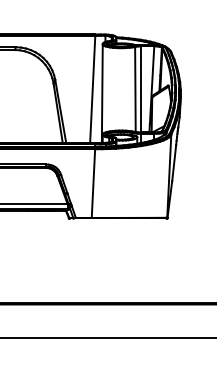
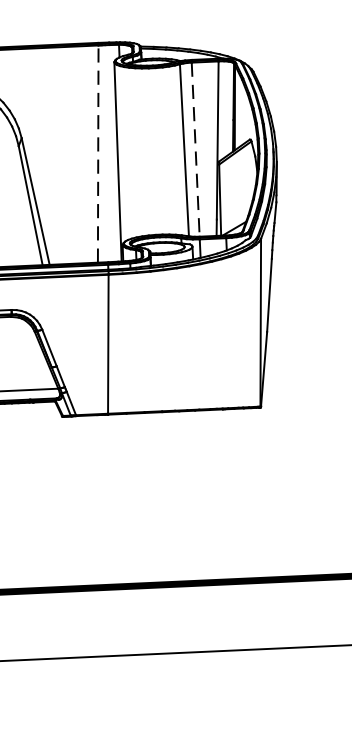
line: (92, 89) -> (97, 154), solid -> dashed
line: (140, 89) -> (194, 149), solid -> dashed

